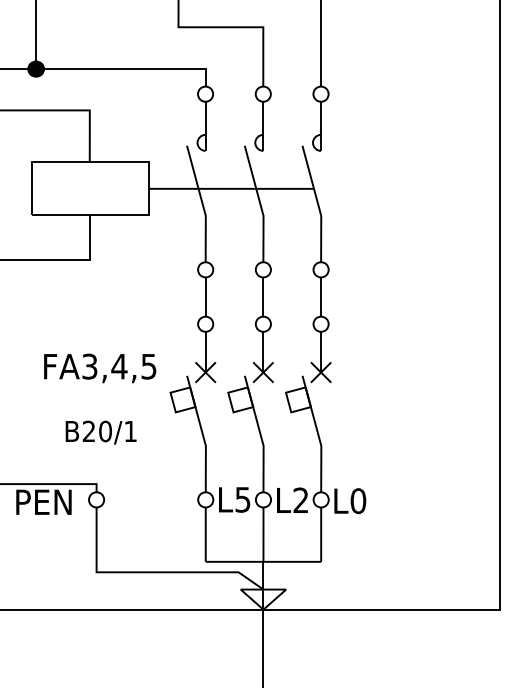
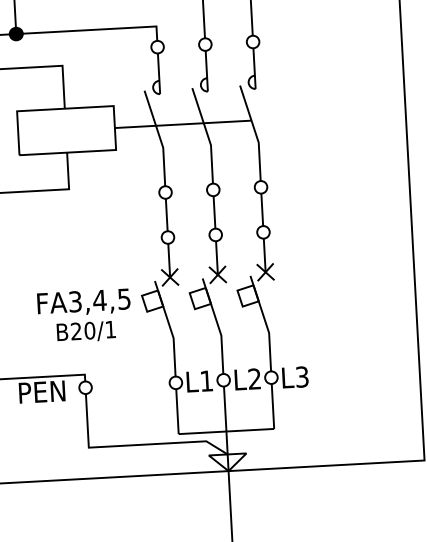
text: (100, 368) -> (84, 302), moved
text: (242, 499) -> (206, 380), L5 -> L1
text: (358, 501) -> (302, 377), L0 -> L3

